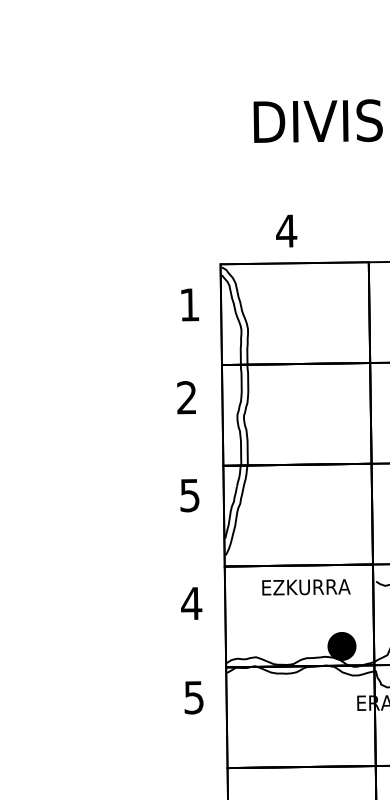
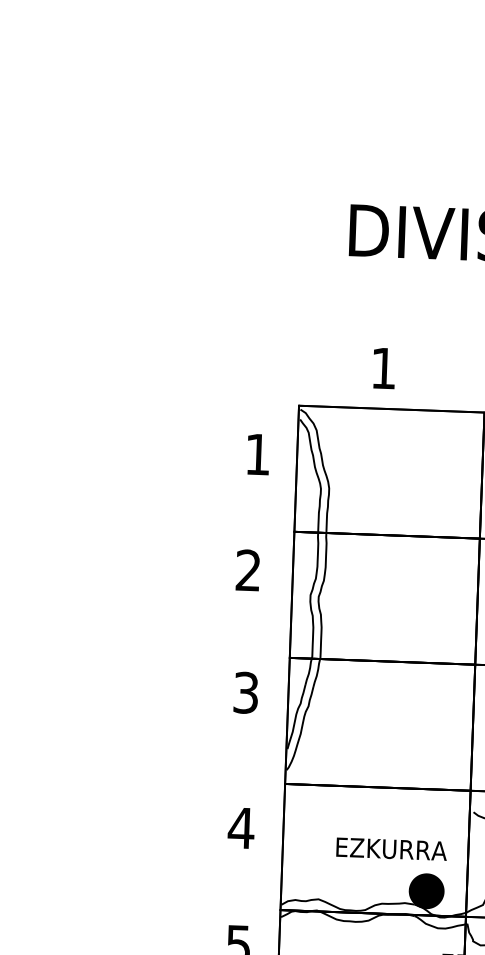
text: (286, 230) -> (383, 367), 4 -> 1
text: (190, 494) -> (246, 691), 5 -> 3
text: (306, 587) -> (391, 849), moved

